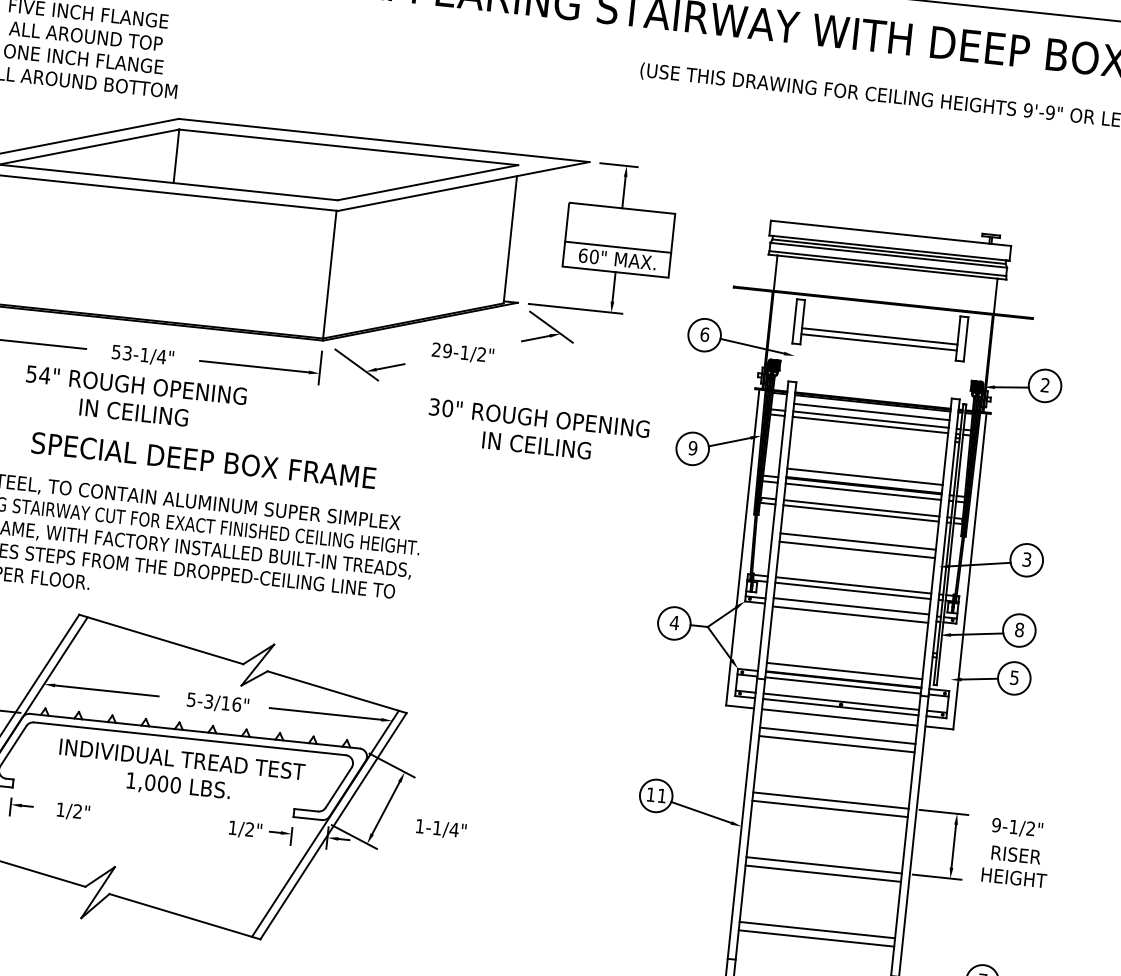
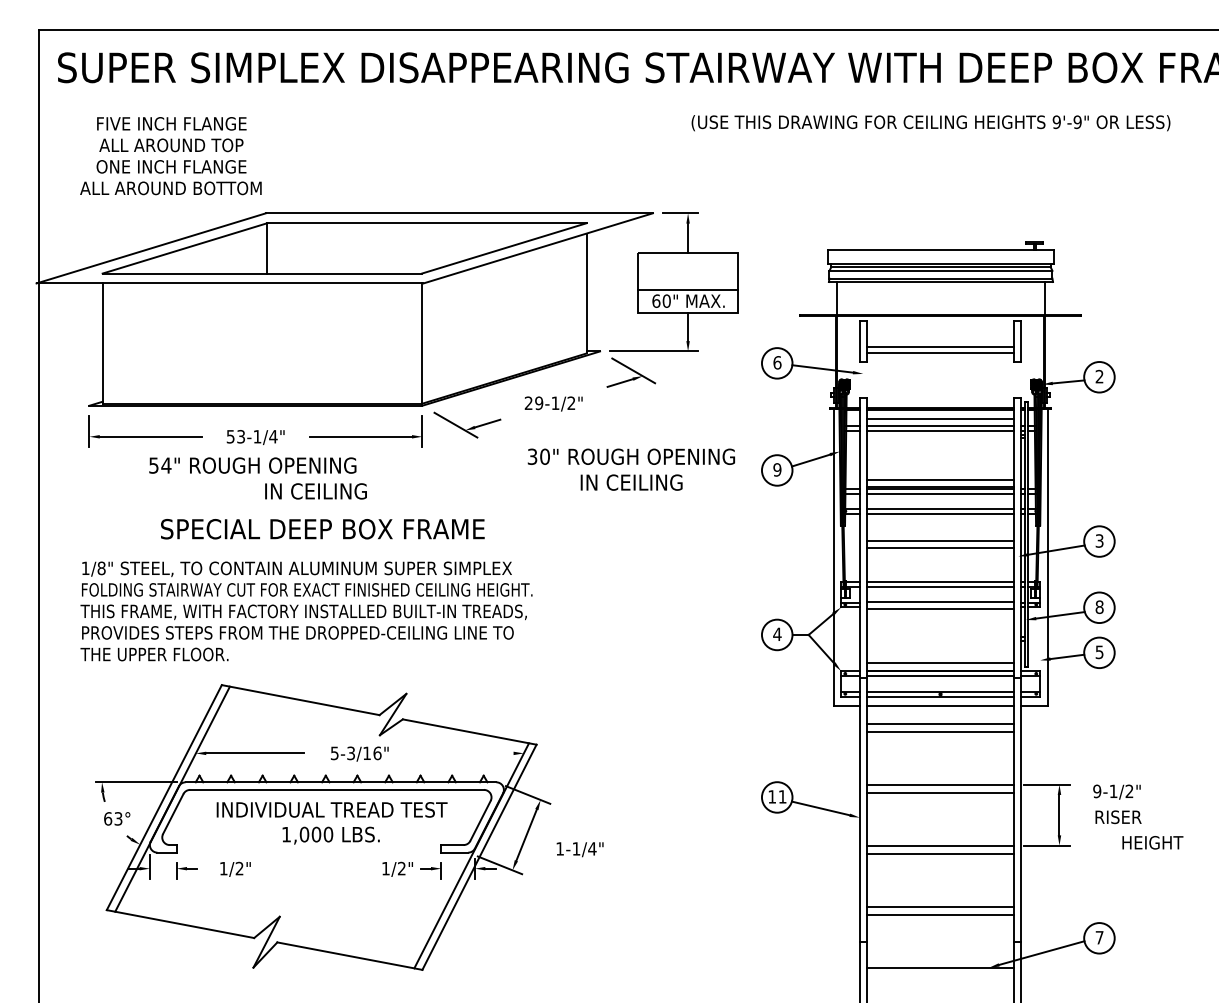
text: (133, 412) -> (315, 491), moved
line: (324, 713) -> (460, 753), removed
text: (1013, 877) -> (1152, 842), moved

